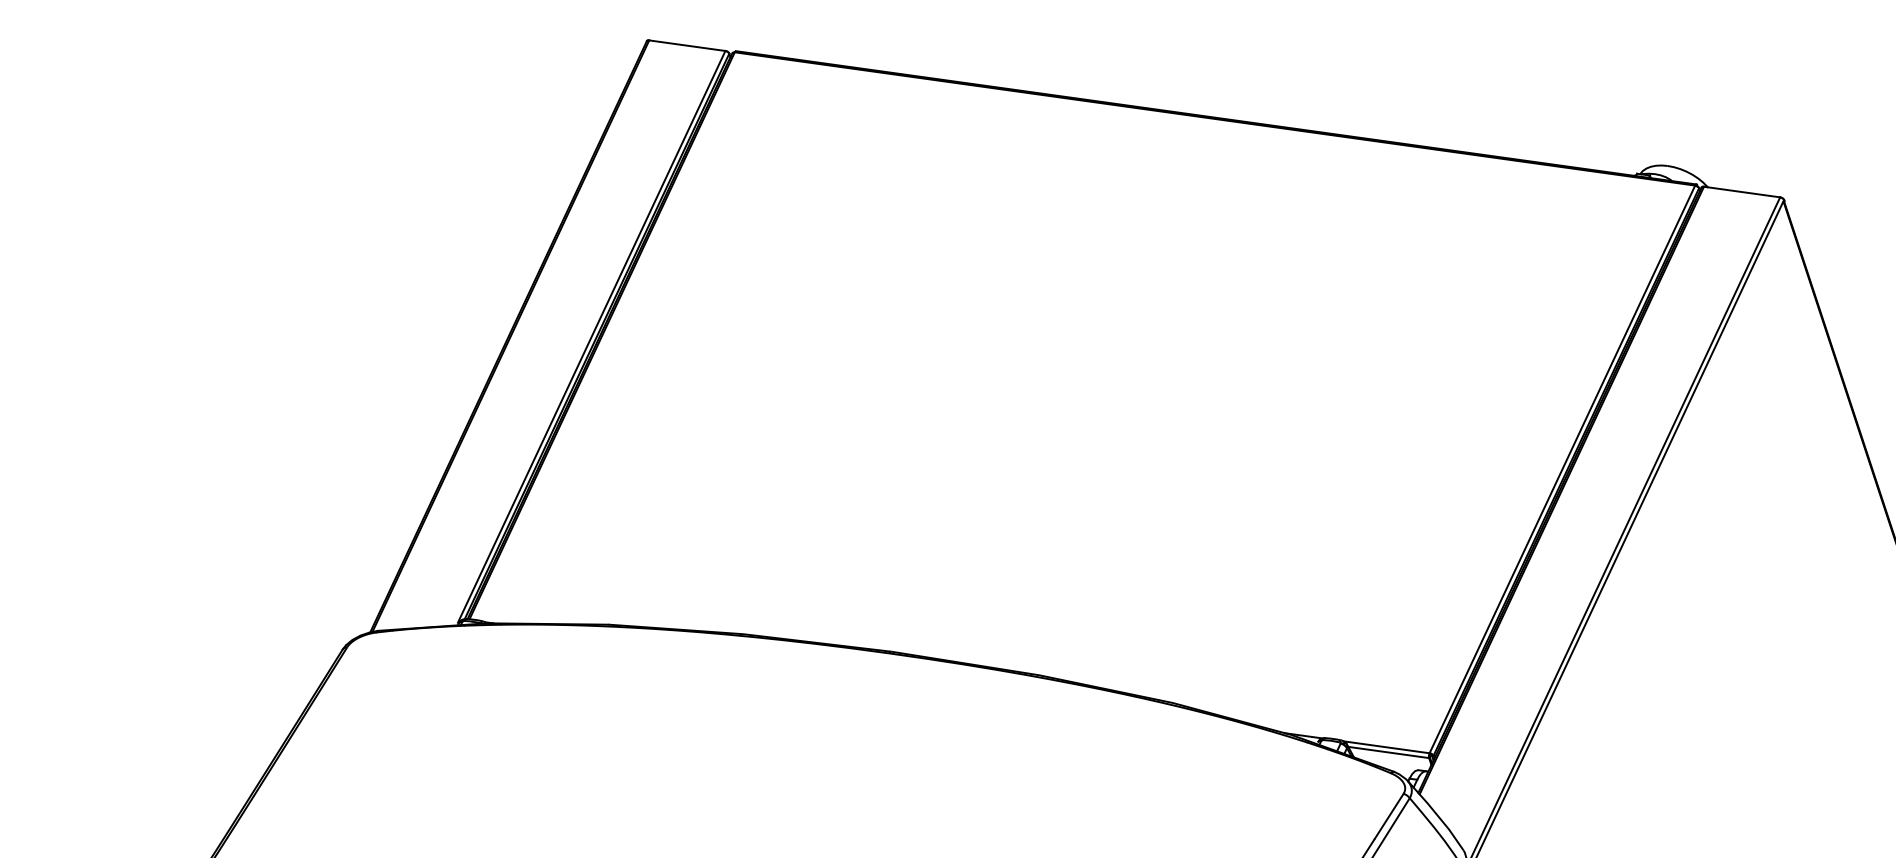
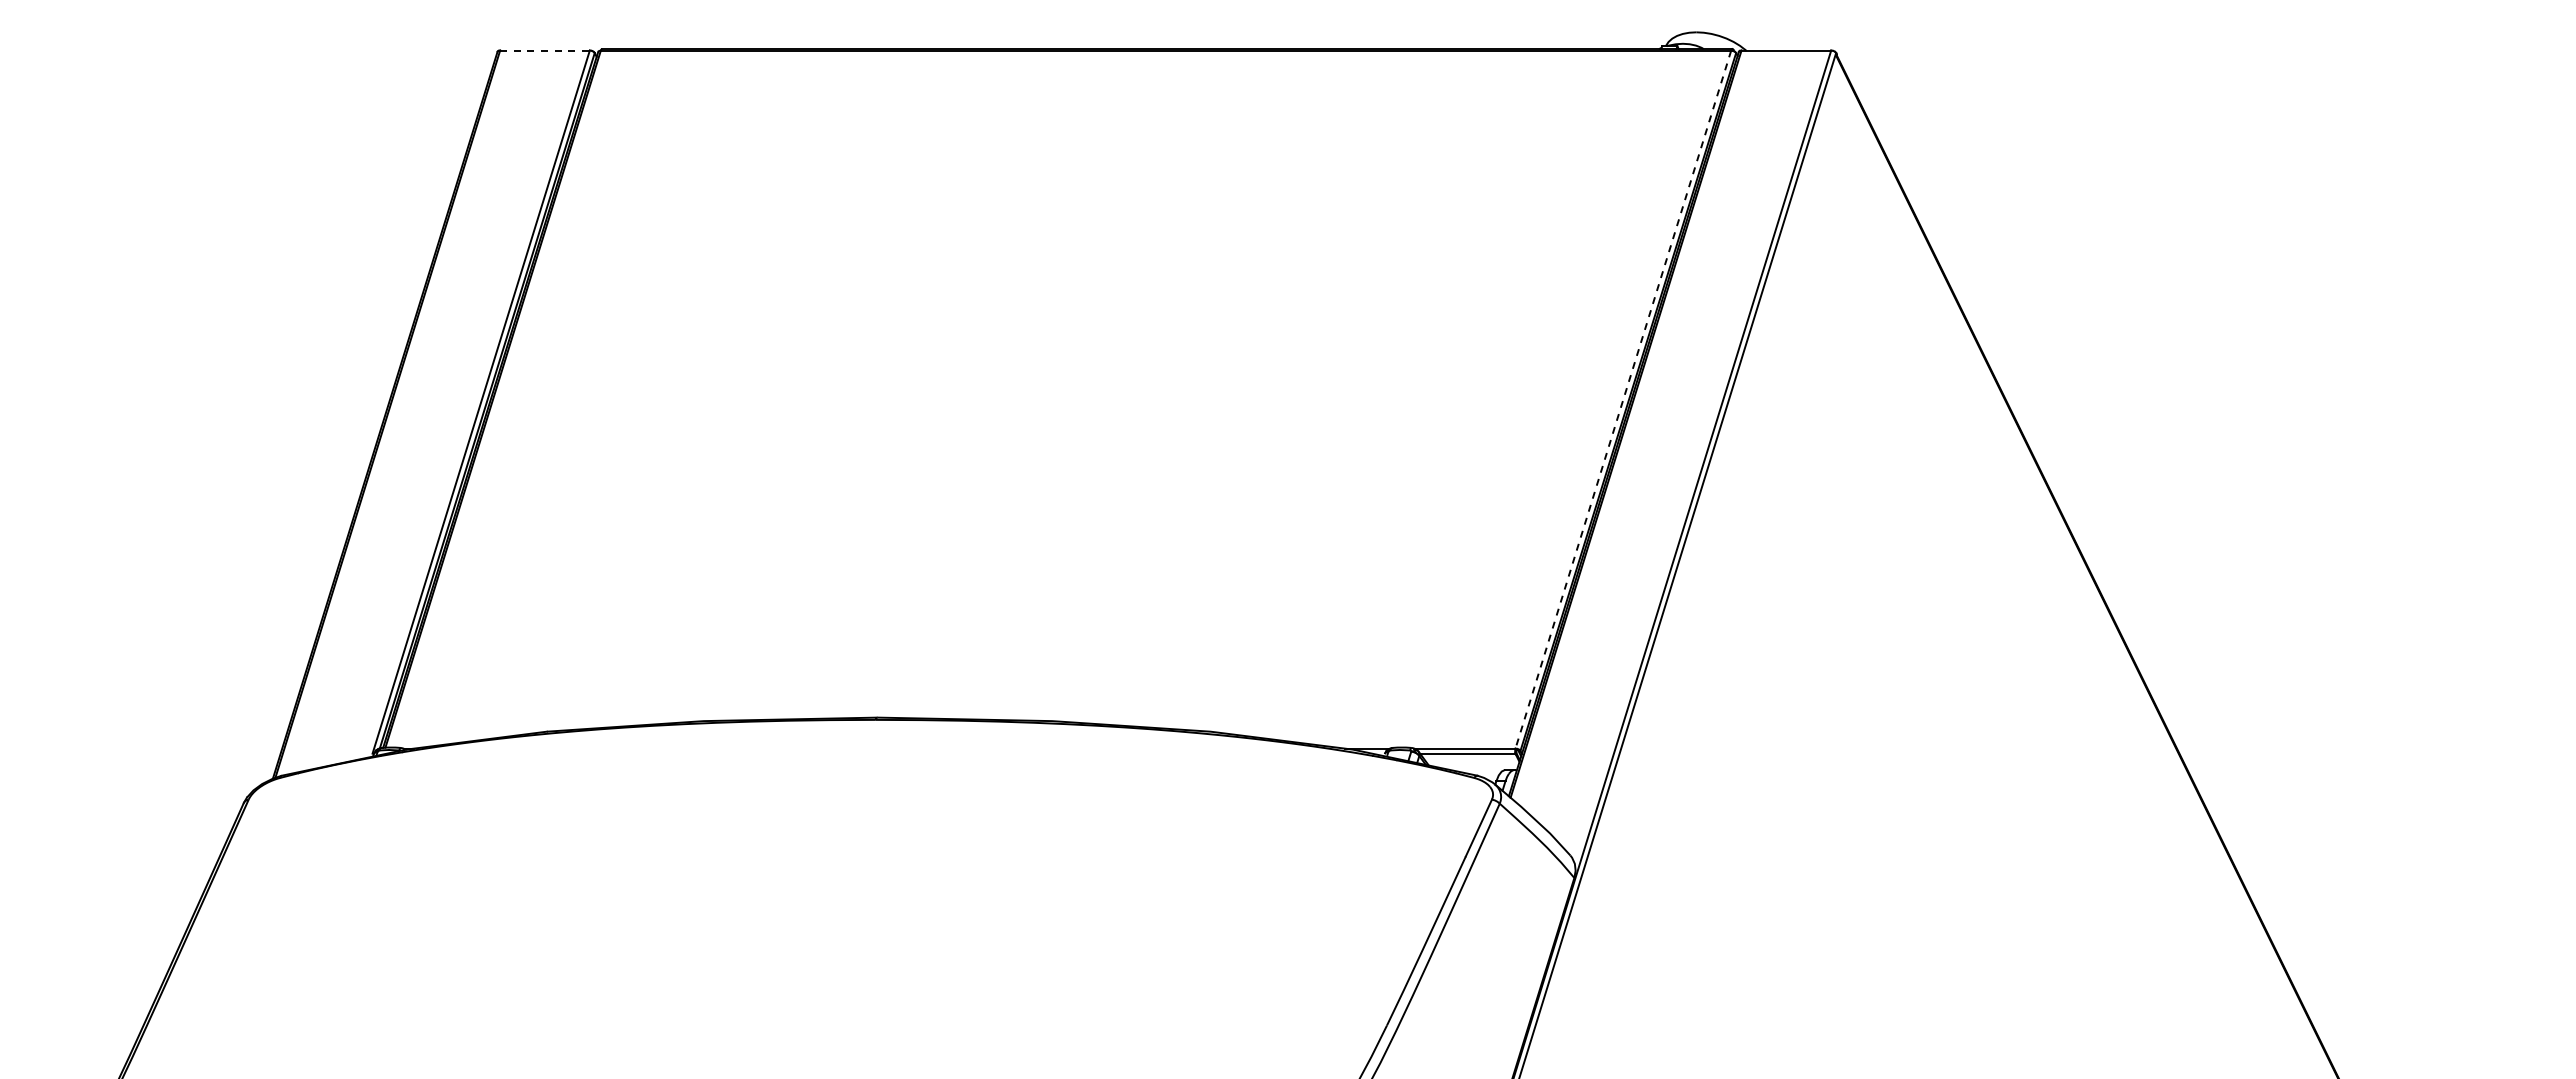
line: (687, 45) -> (545, 50), solid -> dashed
line: (1562, 470) -> (1623, 400), solid -> dashed

